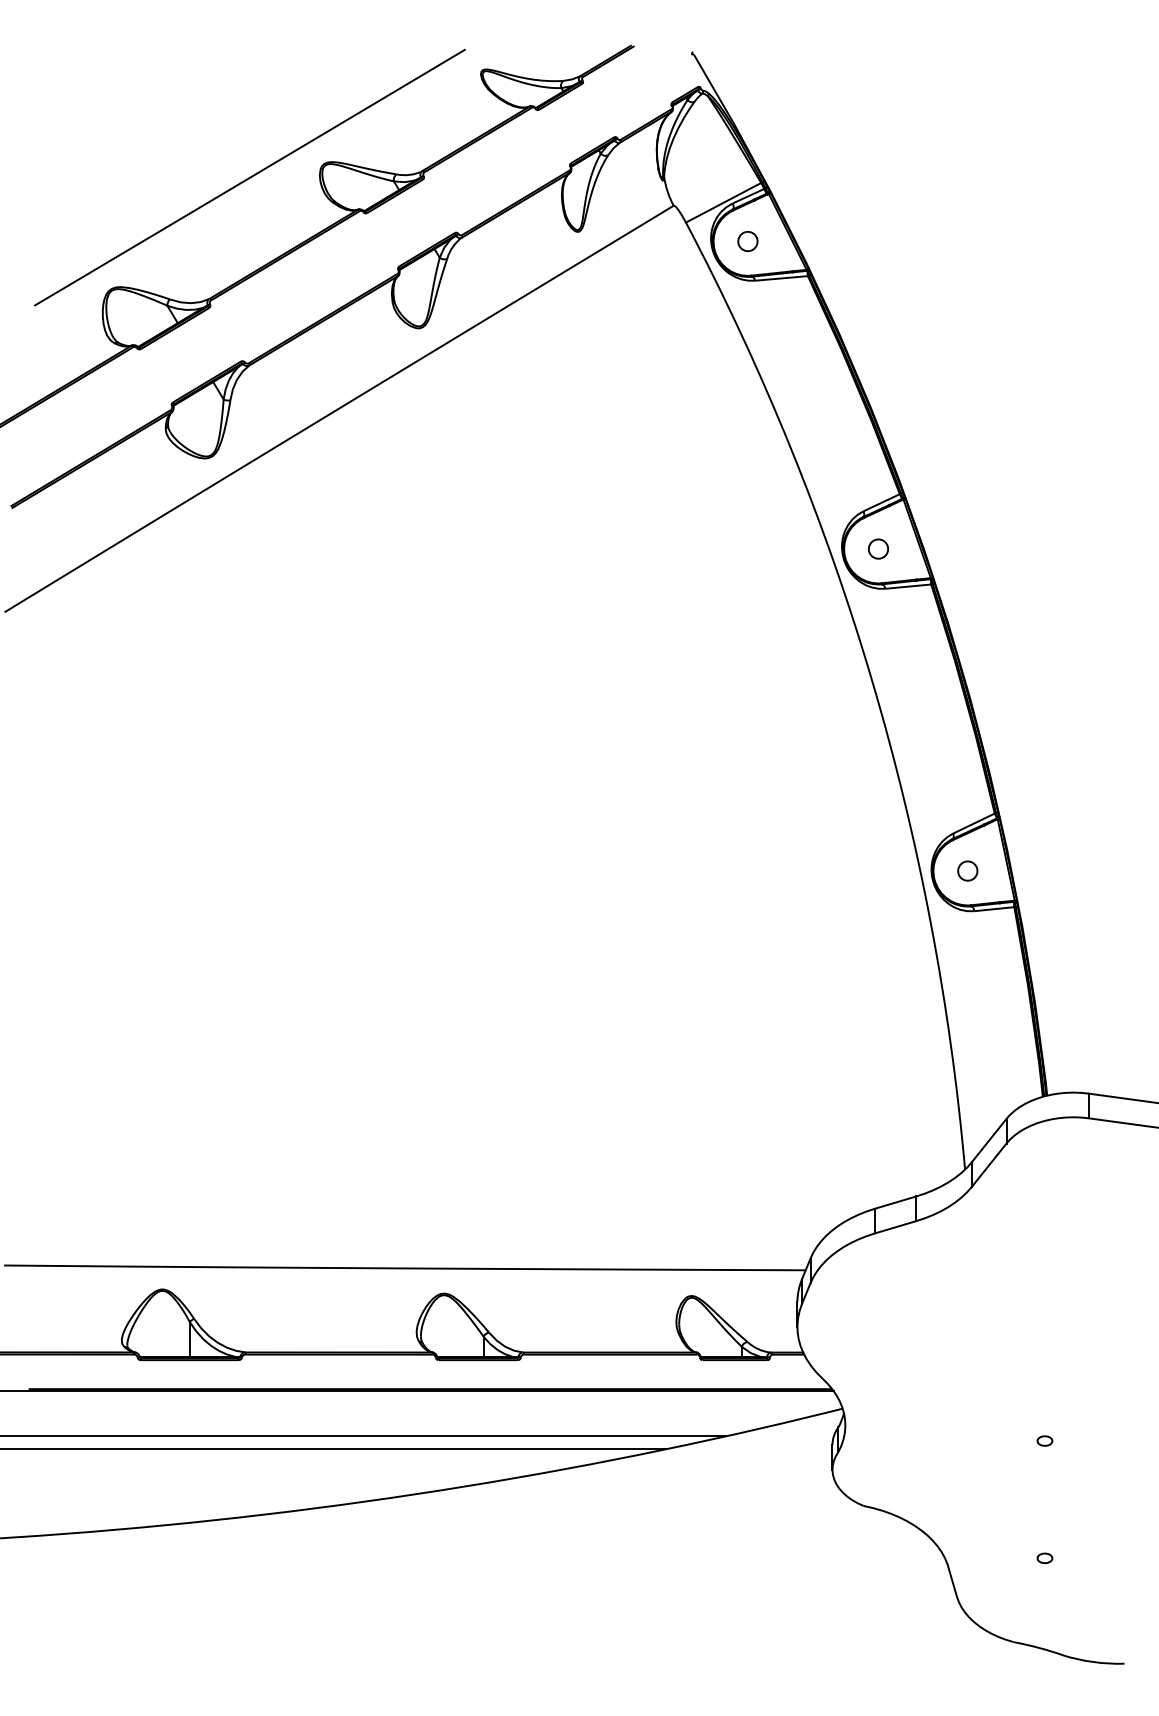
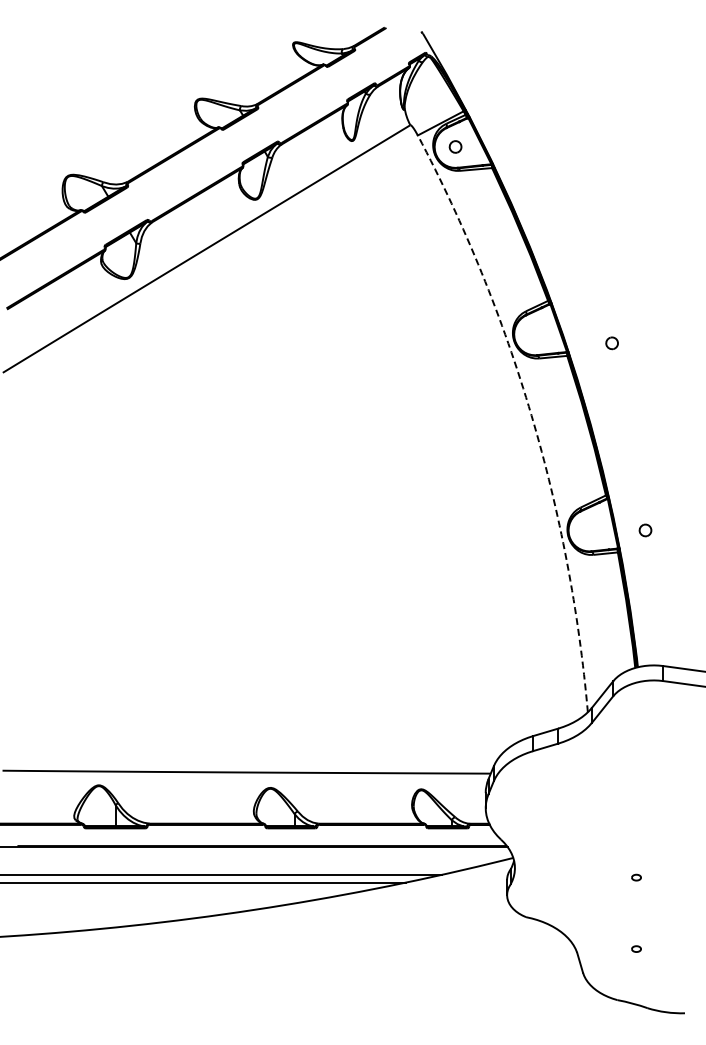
line: (248, 176) -> (151, 107), removed
part: (877, 549) -> (611, 343), moved
arc: (872, 682) -> (531, 415), solid -> dashed
part: (967, 871) -> (645, 530), moved

